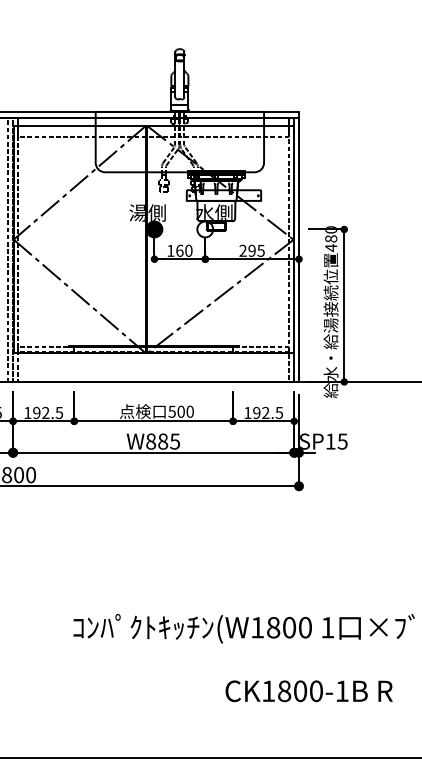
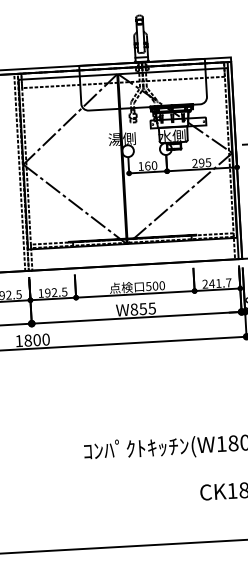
fill: (154, 229) -> (127, 151), removed
text: (263, 412) -> (216, 283), 192.5 -> 241.7
text: (163, 441) -> (143, 309), W885 -> W855

